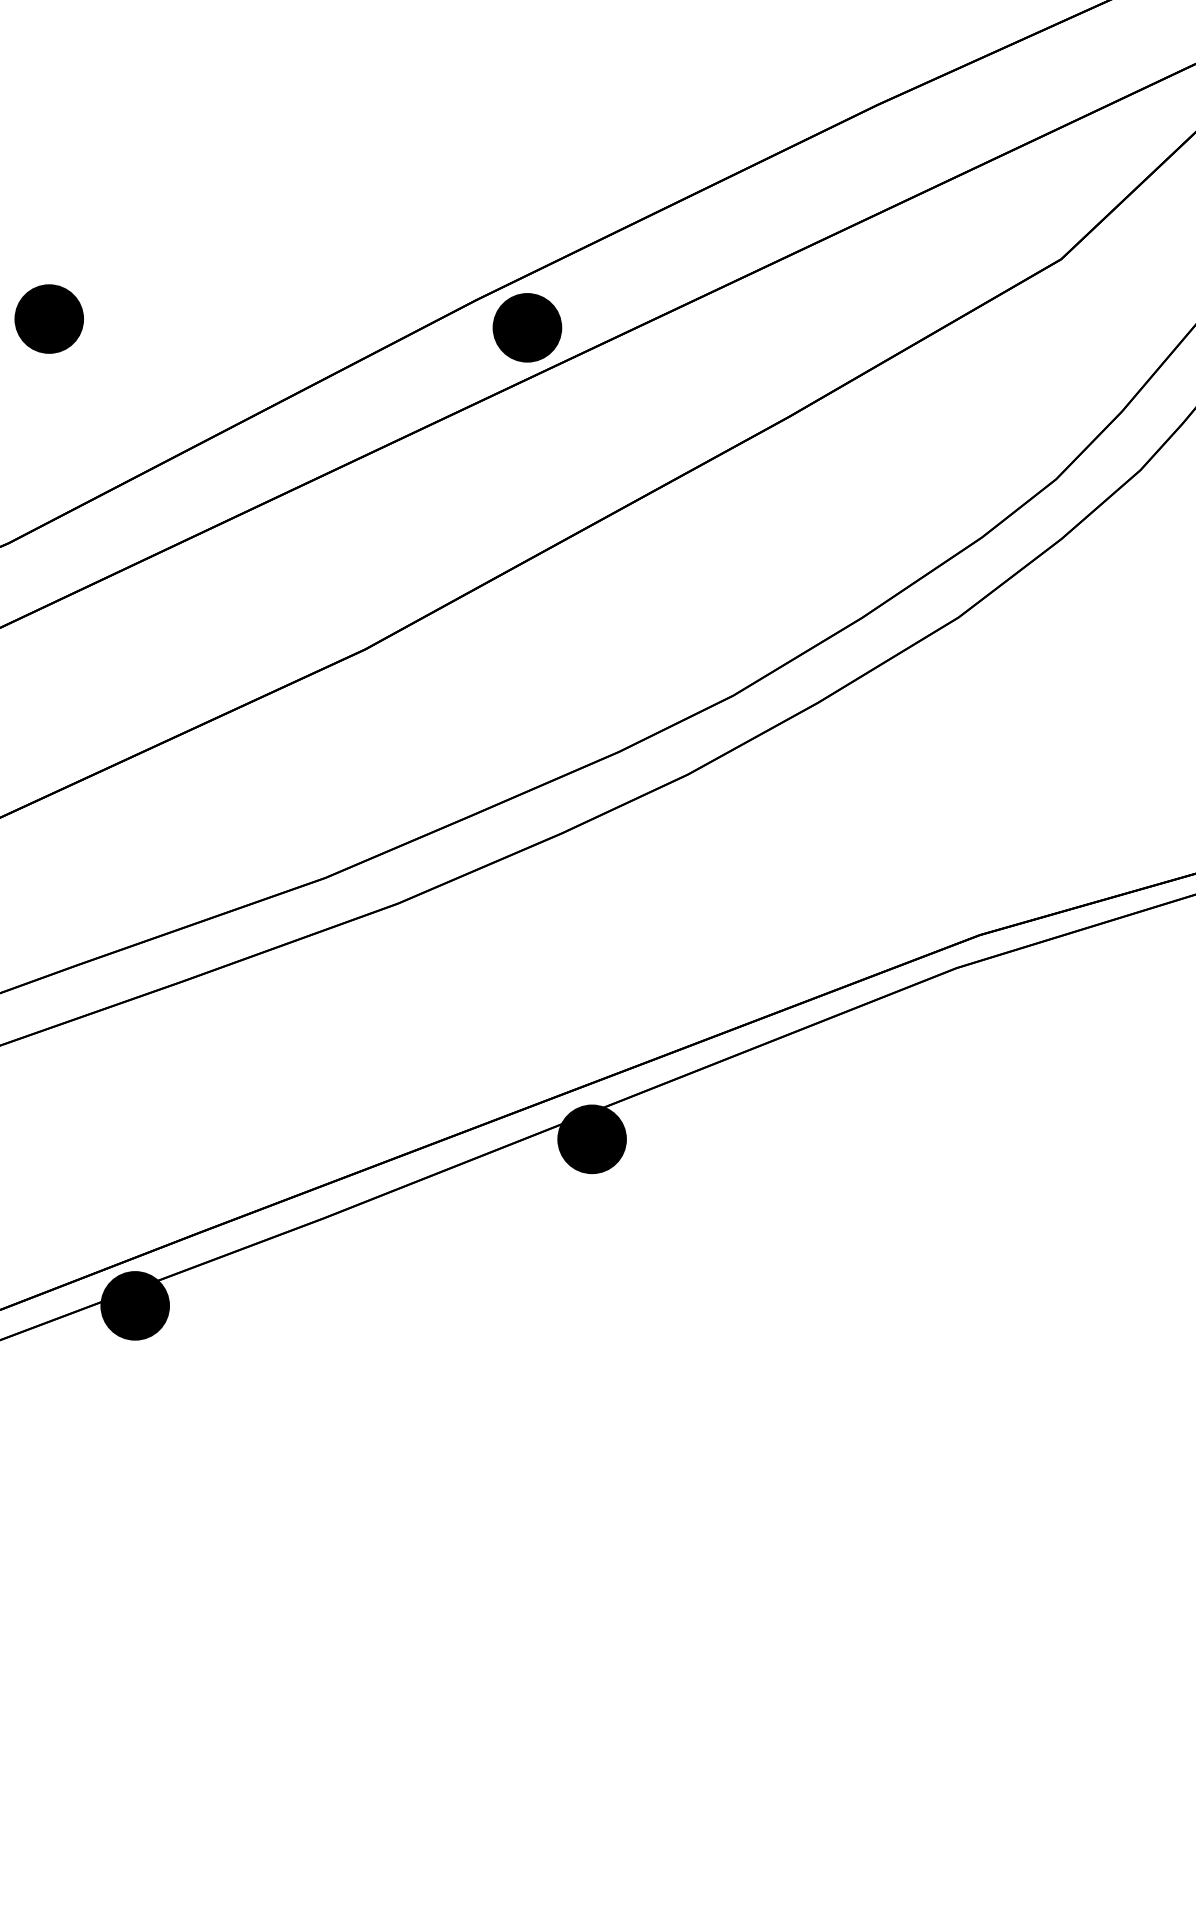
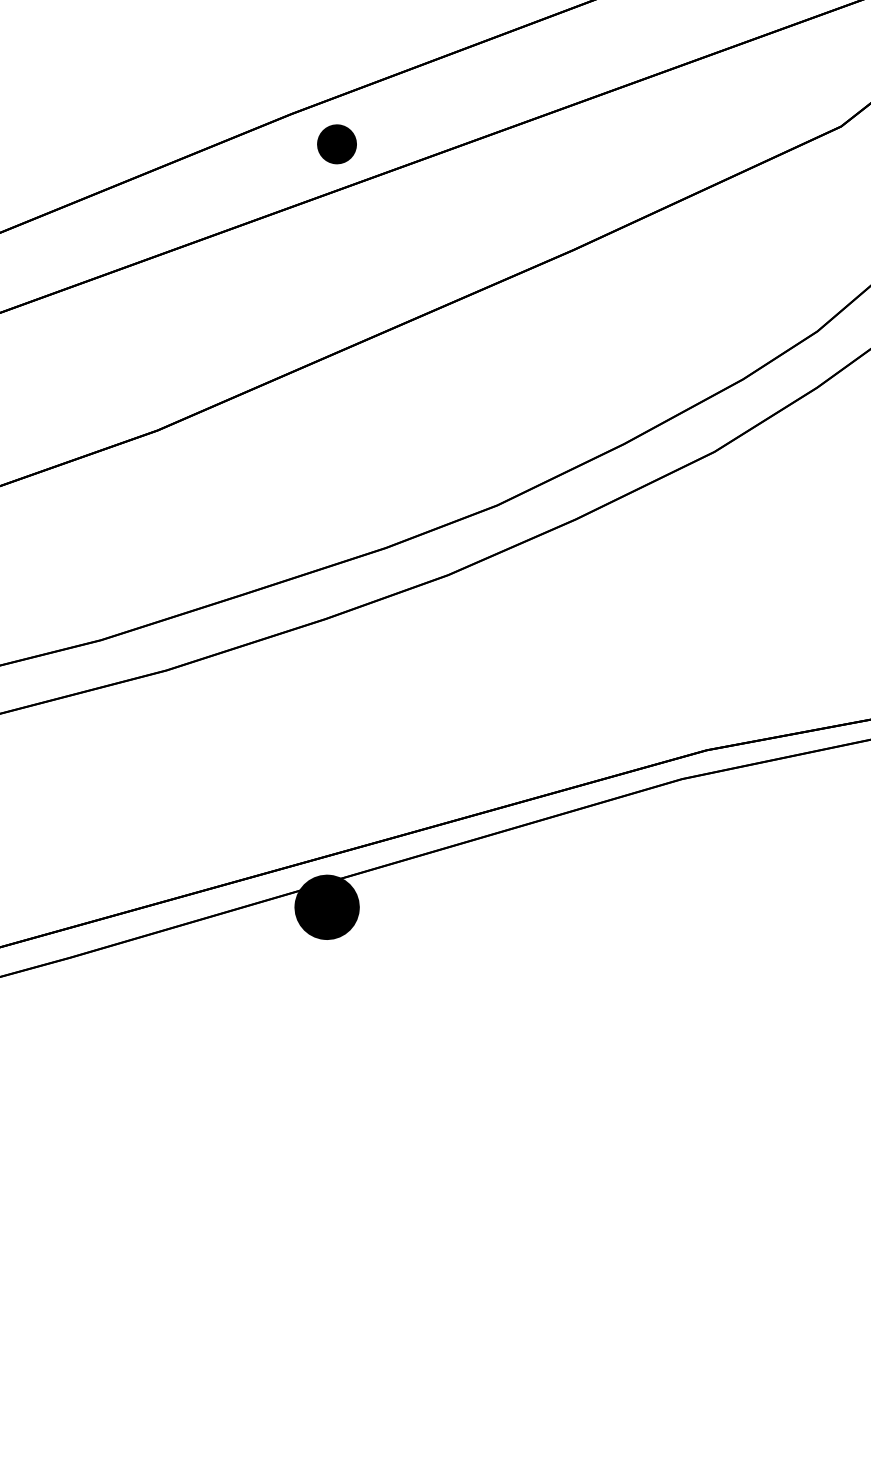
part: (527, 327) -> (337, 143), size x0.6

